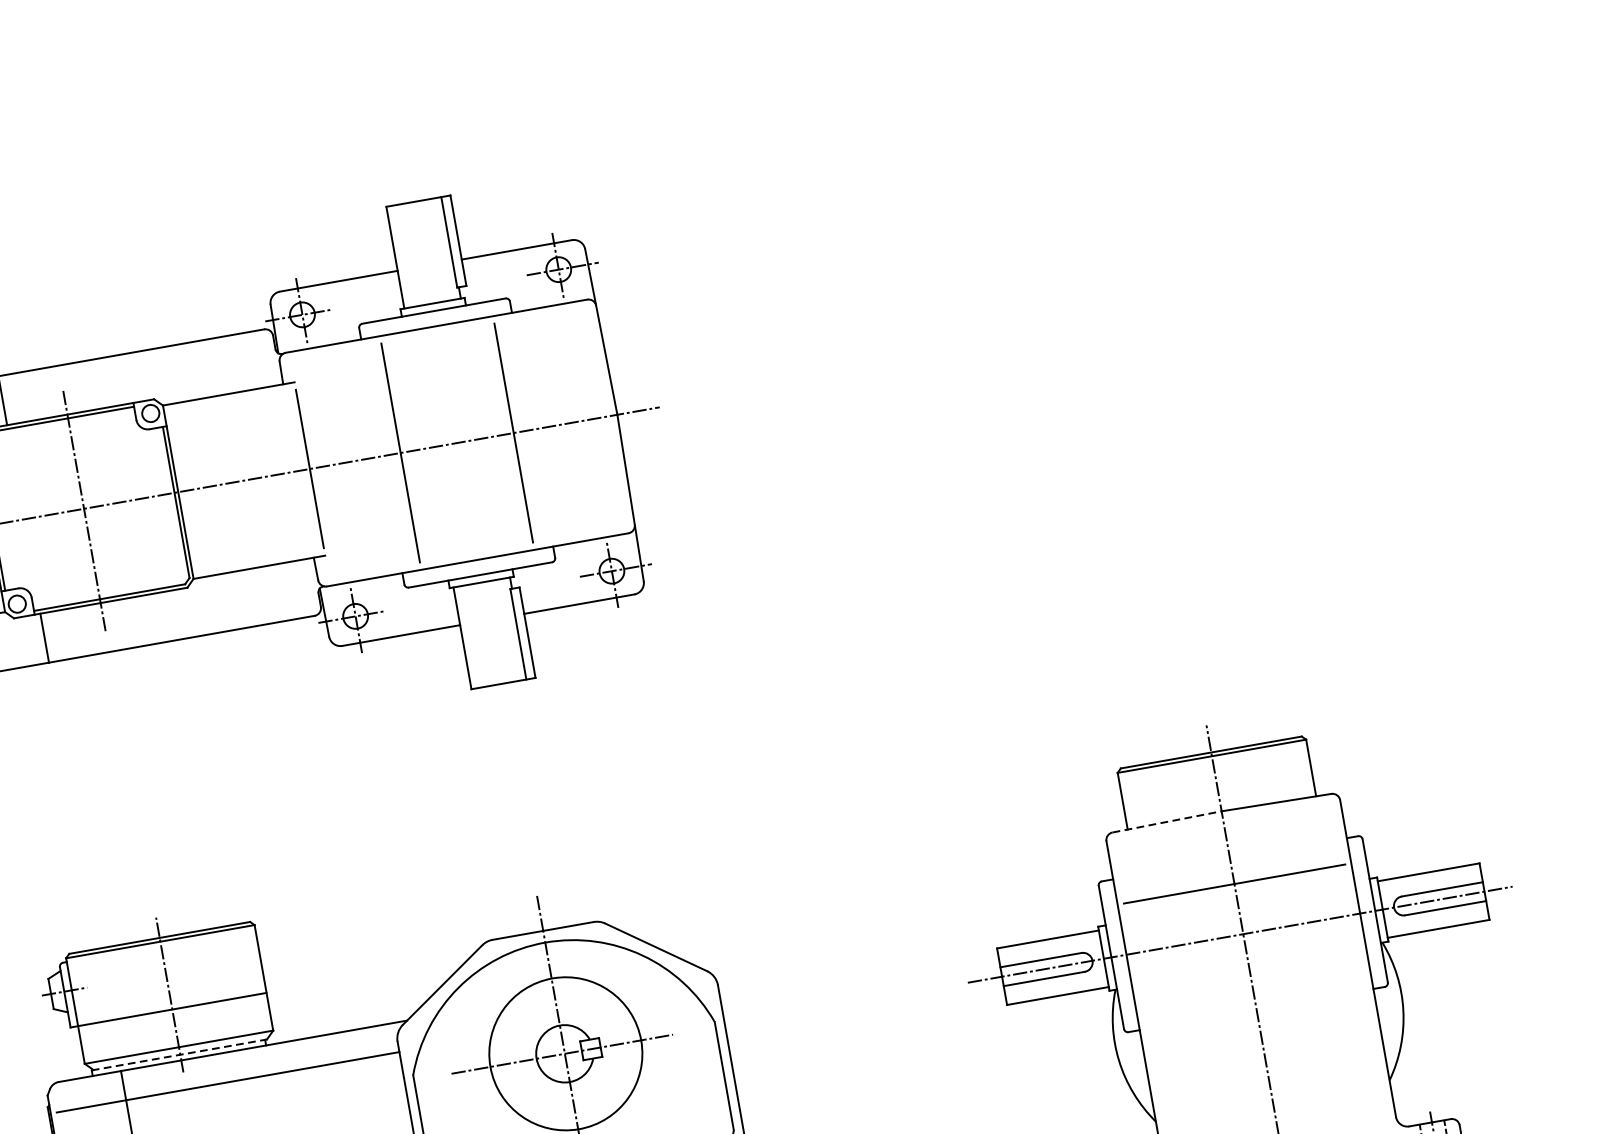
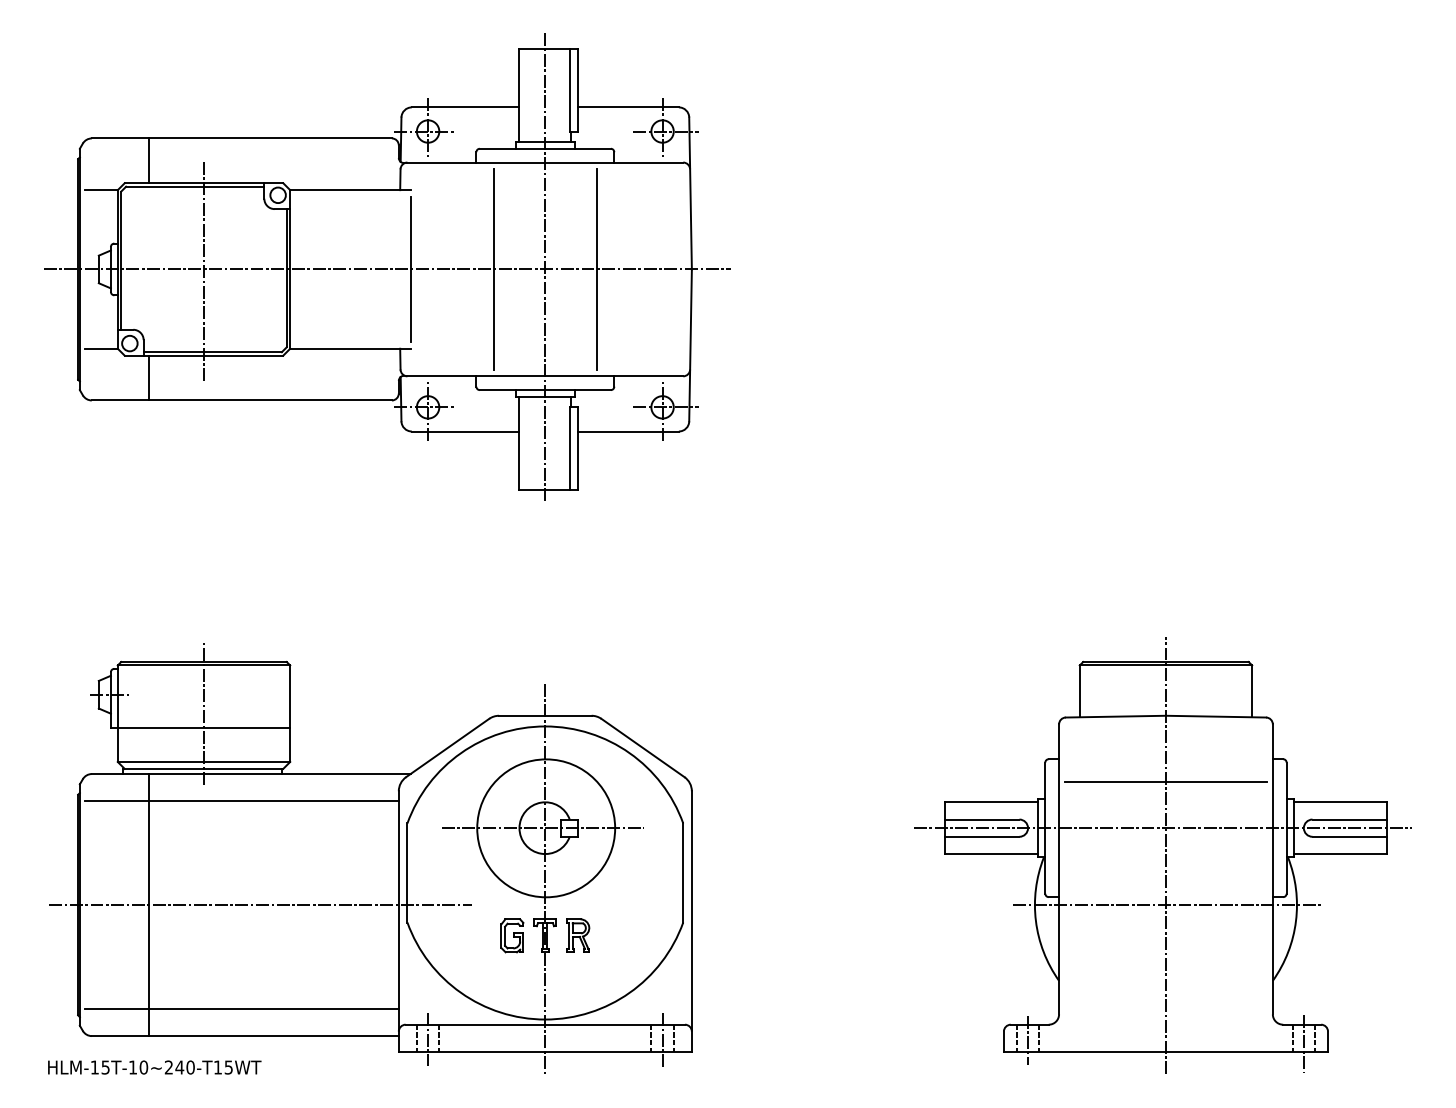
line: (457, 441) -> (545, 268), added
line: (1167, 821) -> (1116, 716), dashed -> solid
line: (1259, 1018) -> (1167, 905), added
line: (179, 1054) -> (203, 768), dashed -> solid

